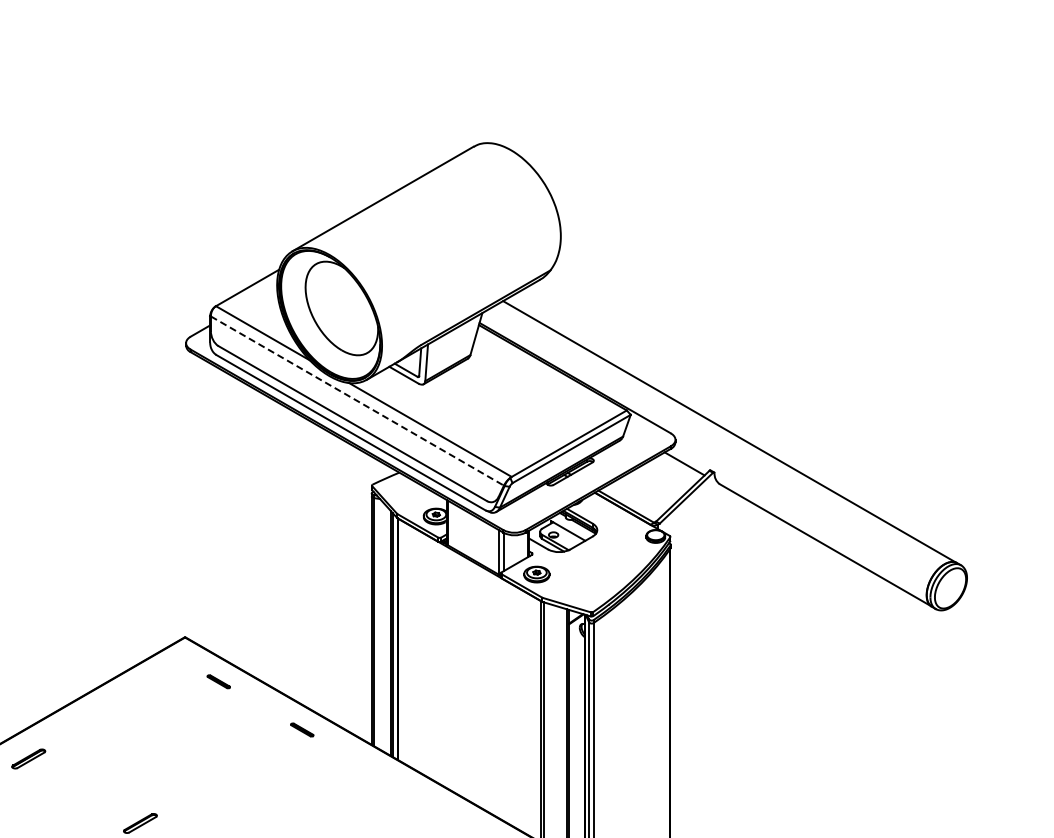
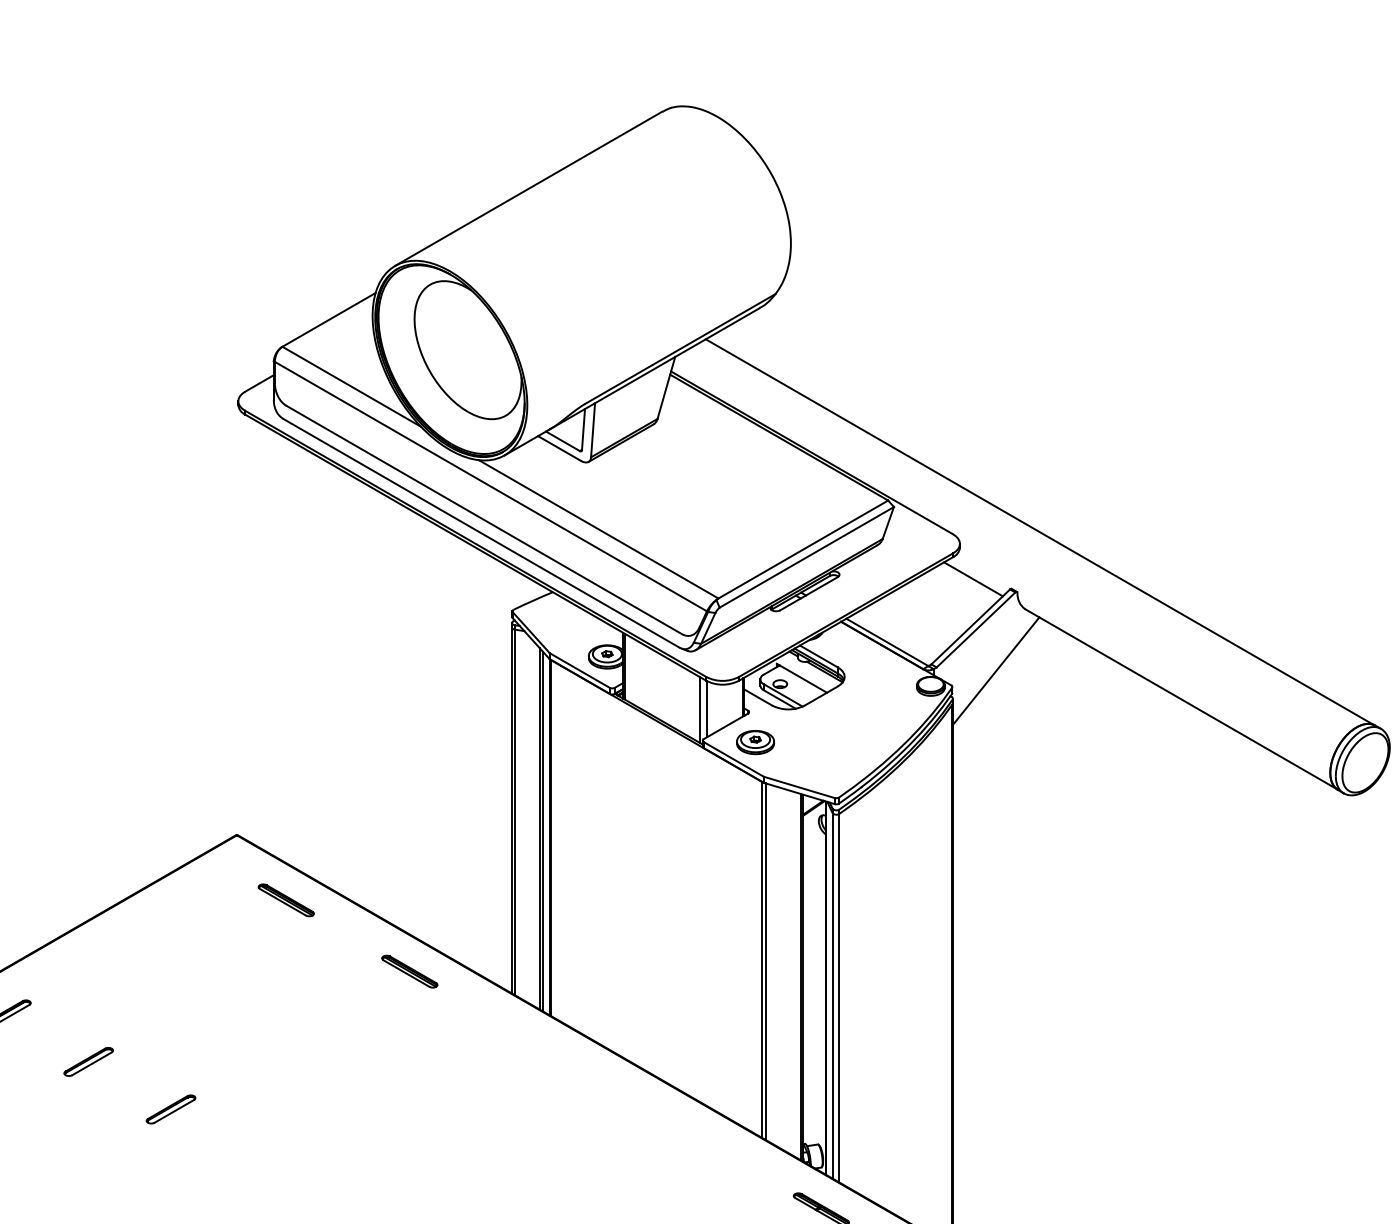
line: (357, 401) -> (491, 487), dashed -> solid
line: (699, 526) -> (995, 671), added
part: (218, 681) -> (286, 900), size x1.67
part: (301, 729) -> (408, 970), size x1.67
part: (84, 790) -> (88, 1060), added

